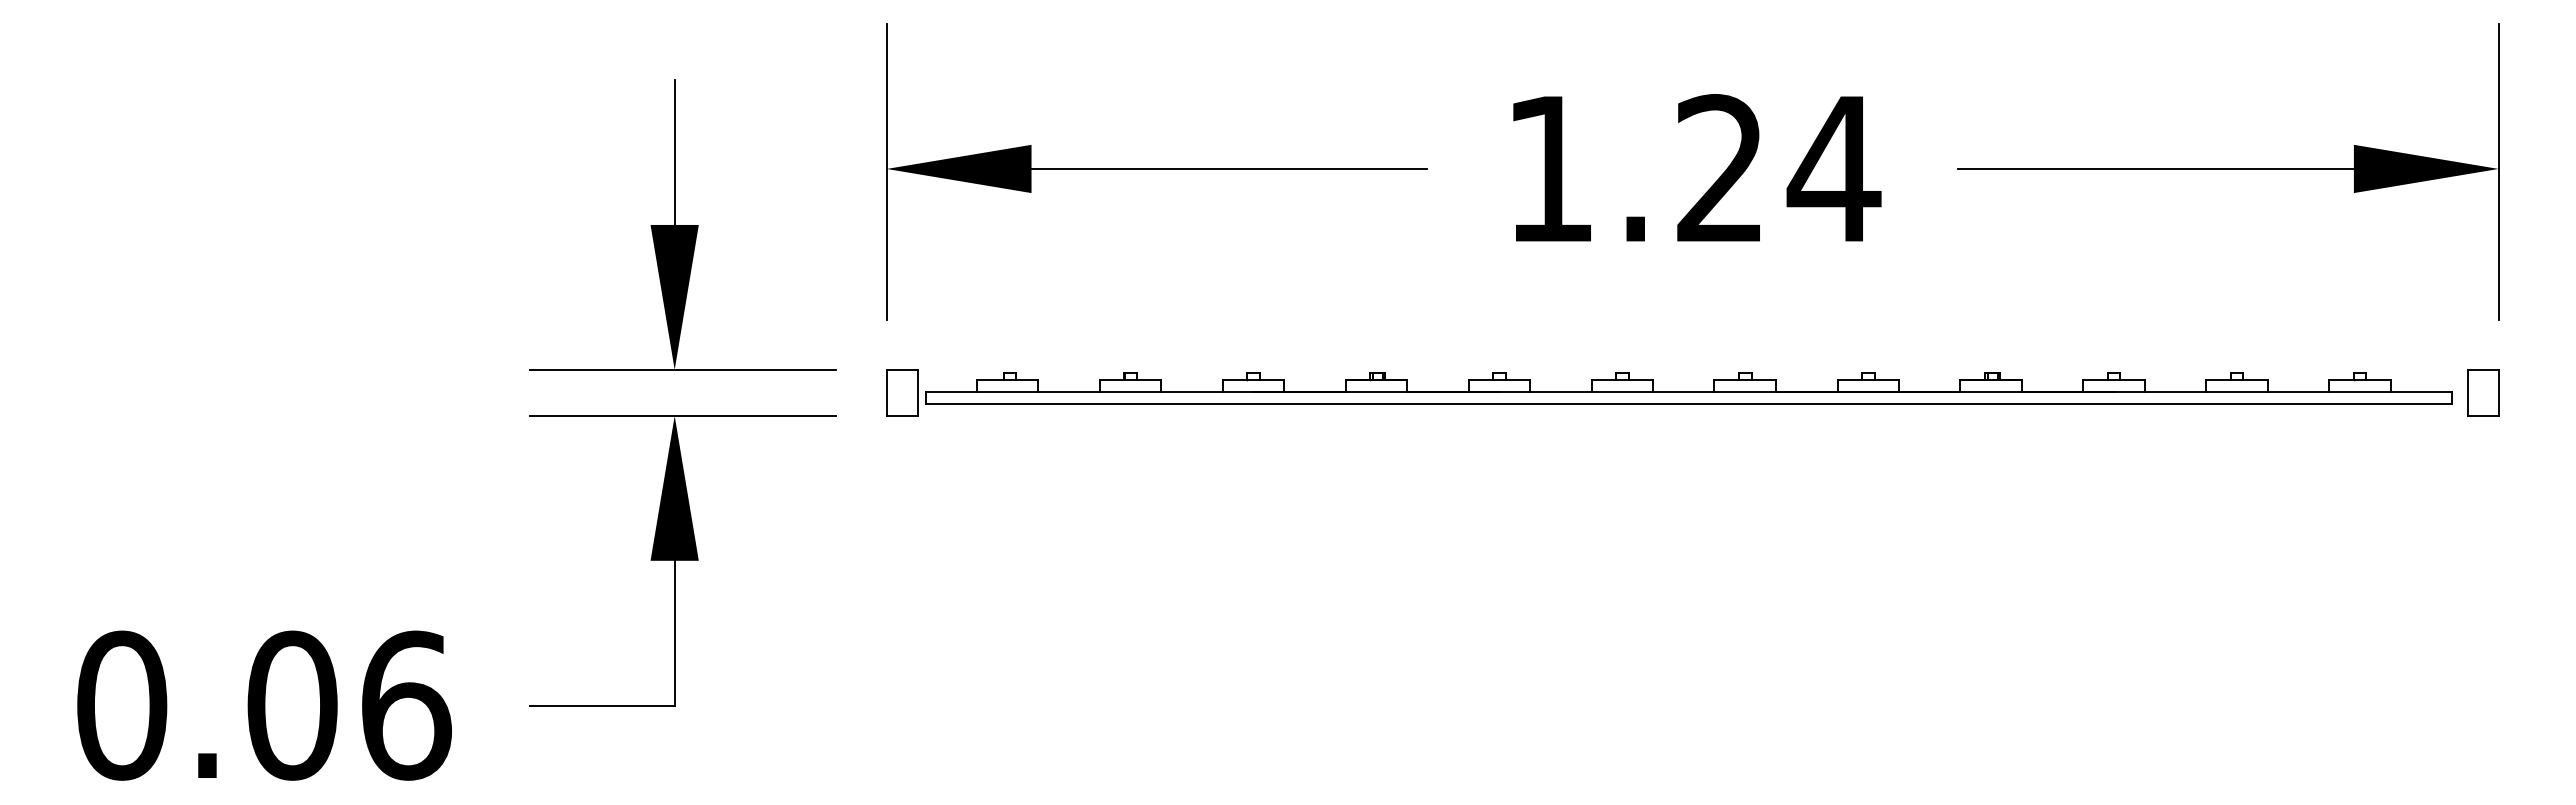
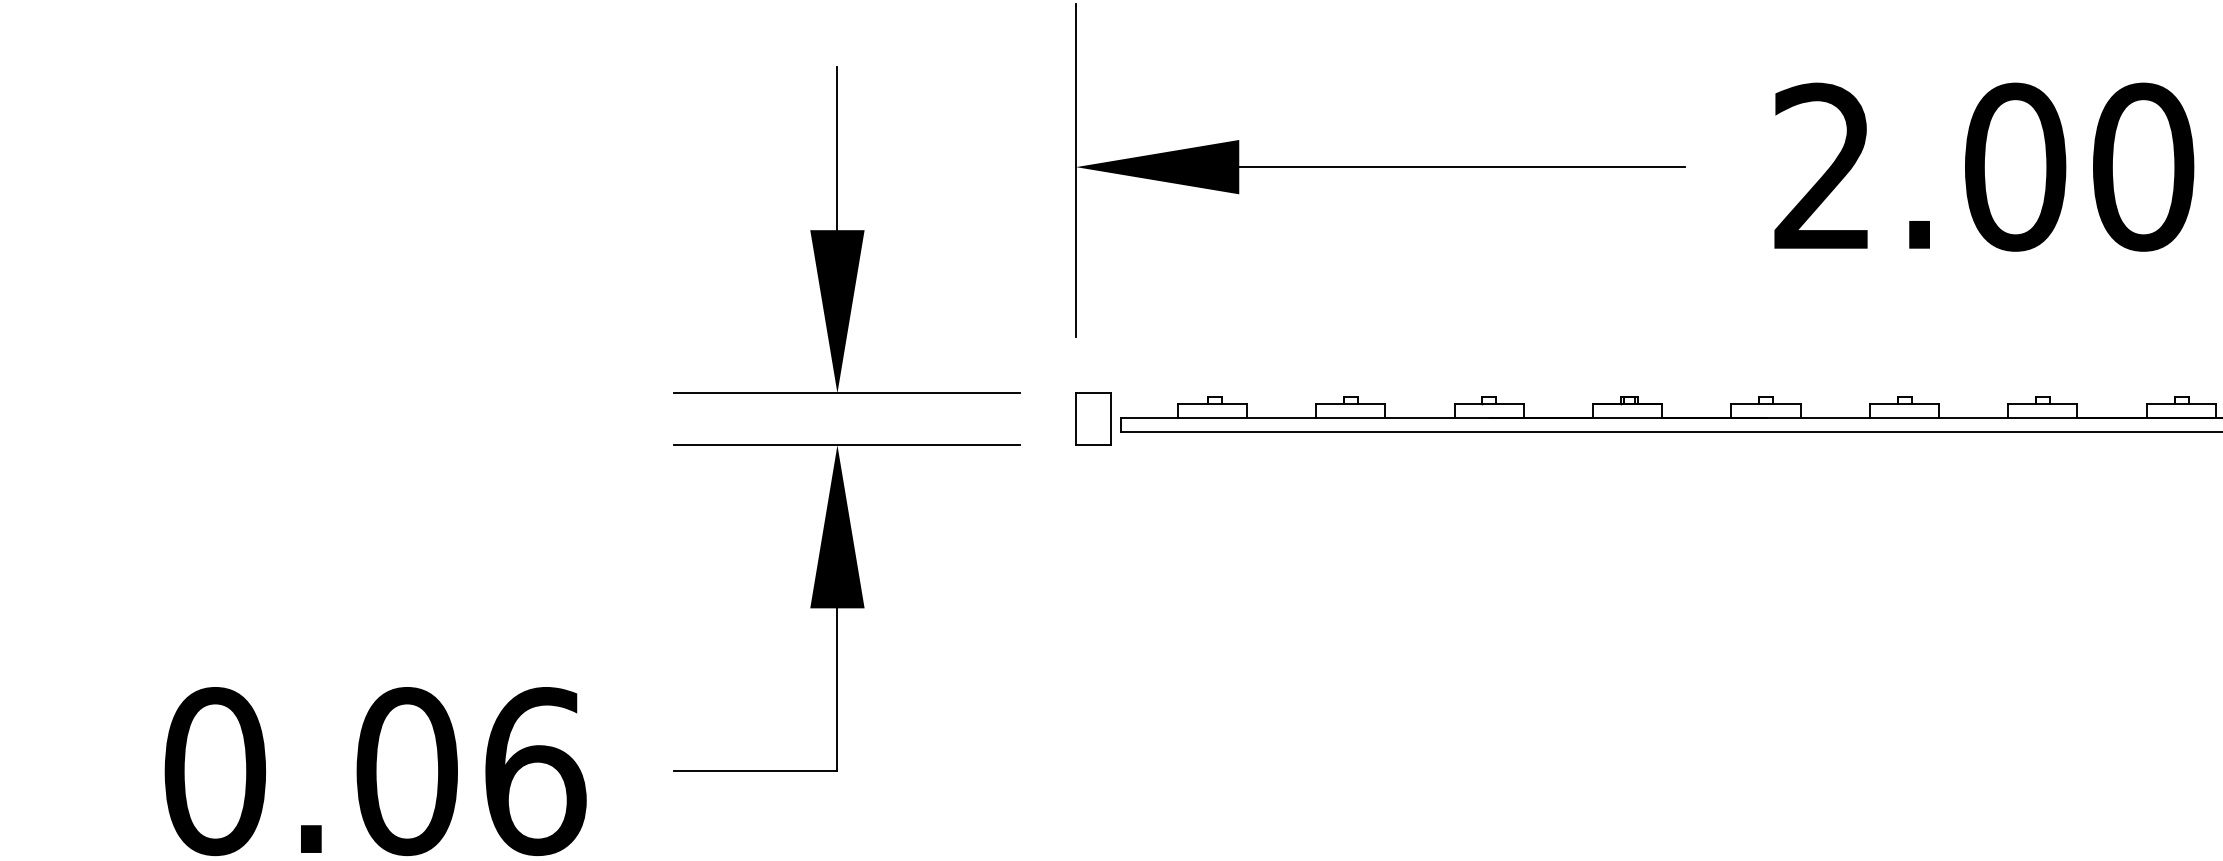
text: (1693, 169) -> (1984, 167), 1.24 -> 2.00

